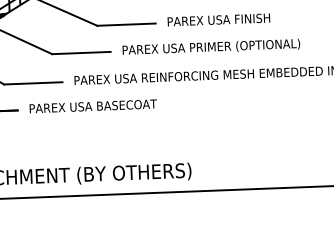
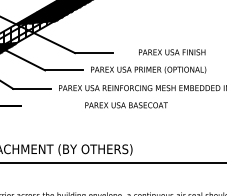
text: (219, 20) -> (172, 52), moved
text: (93, 106) -> (126, 105), moved

